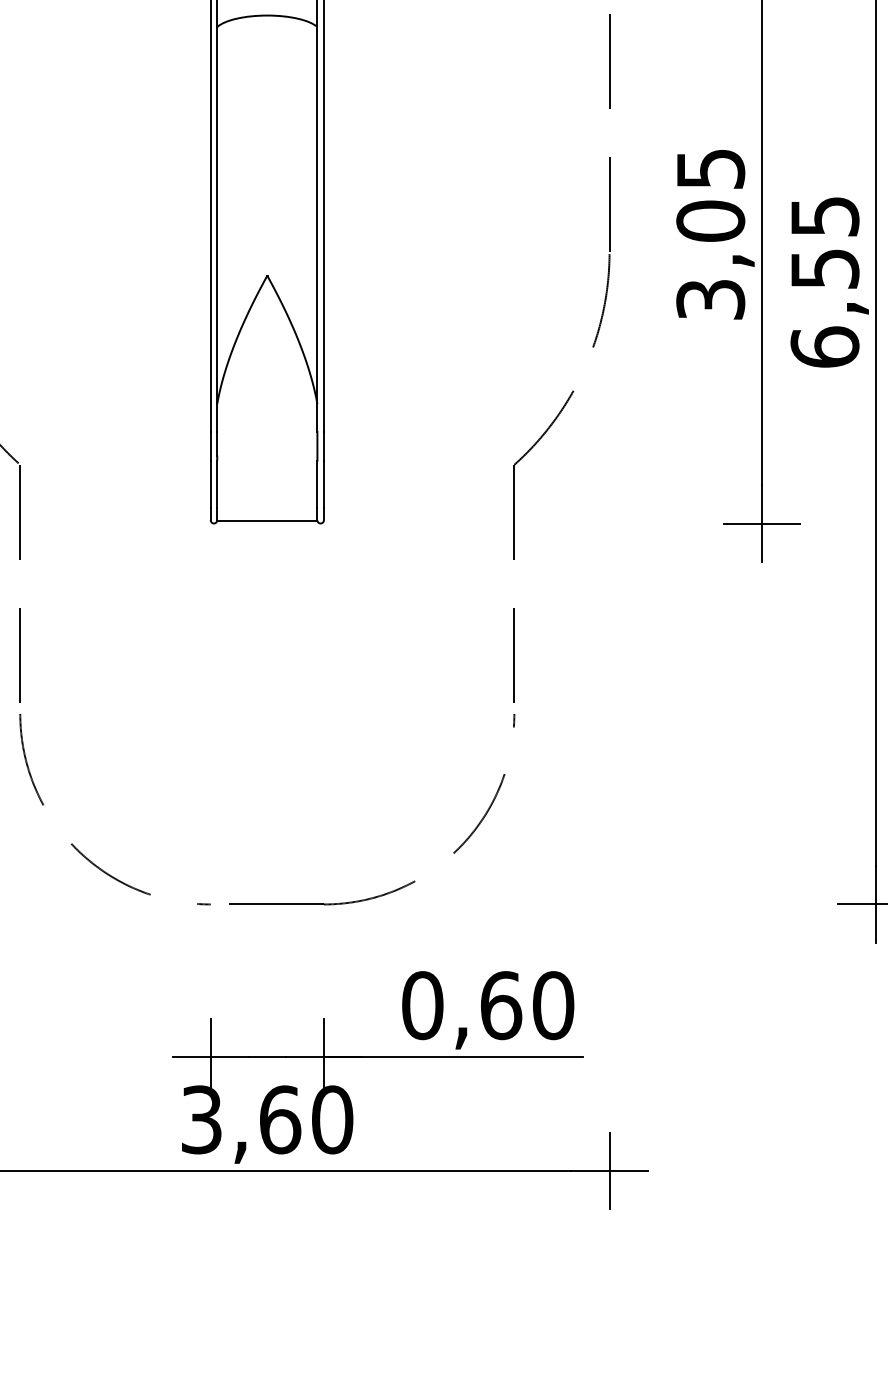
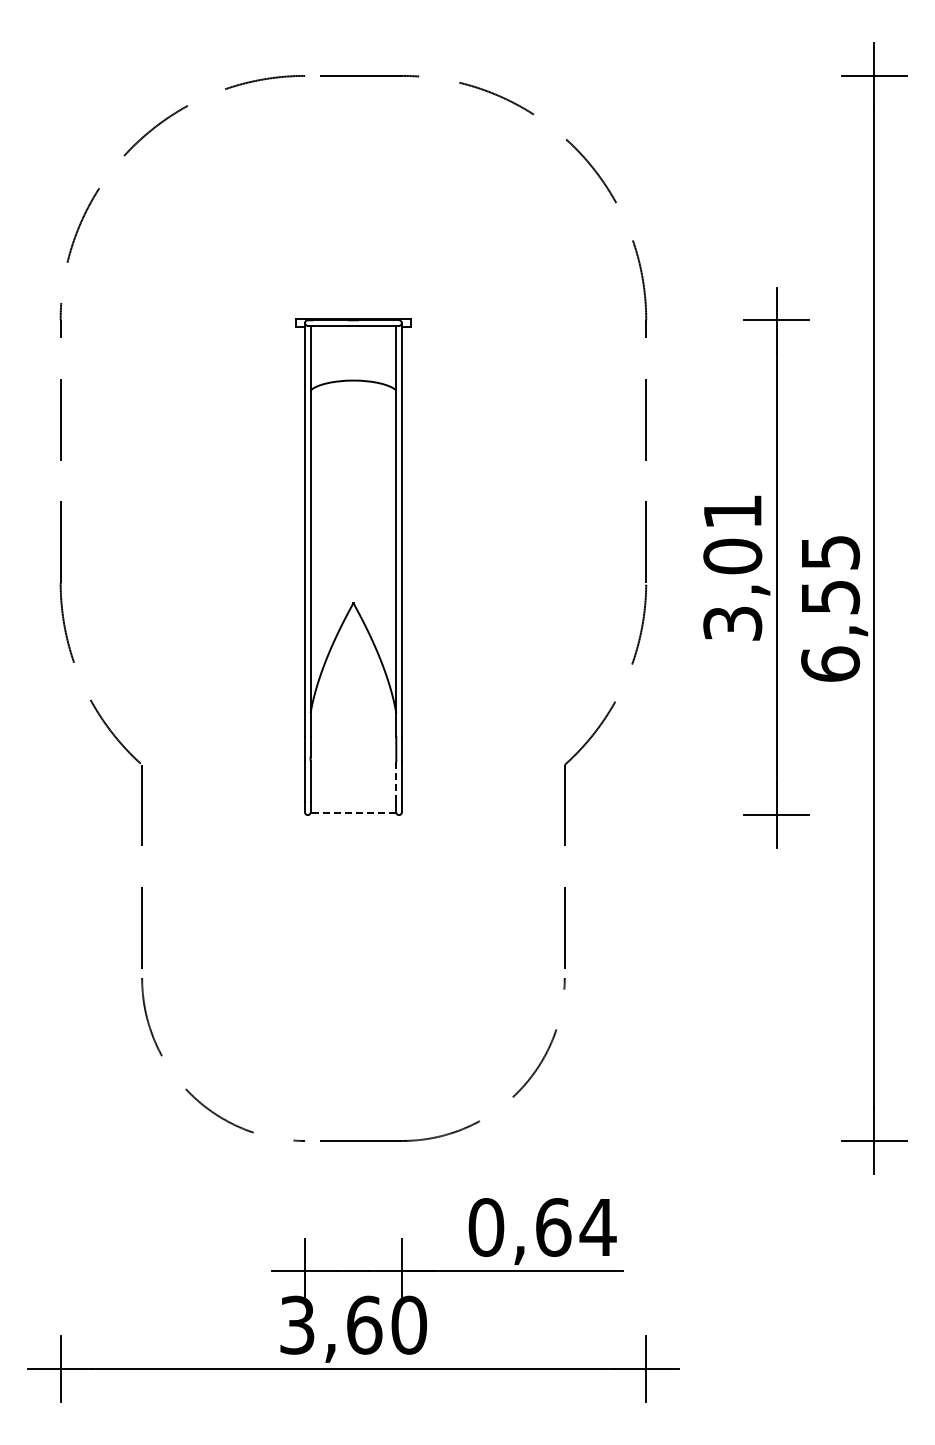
text: (711, 168) -> (733, 511), 3,05 -> 3,01
line: (317, 484) -> (396, 781), solid -> dashed
line: (267, 520) -> (353, 812), solid -> dashed
text: (552, 1005) -> (597, 1227), 0,60 -> 0,64

